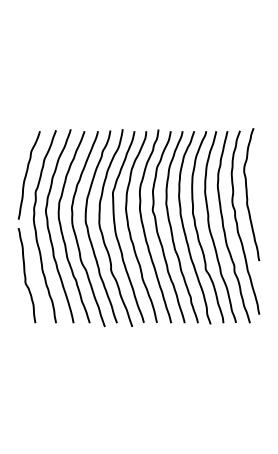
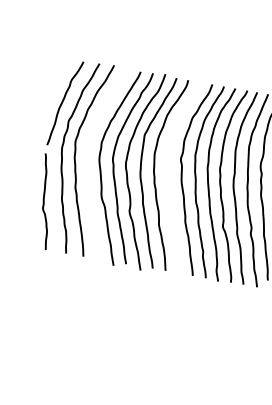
curve: (144, 227) -> (169, 174), removed
curve: (62, 229) -> (88, 162), removed

